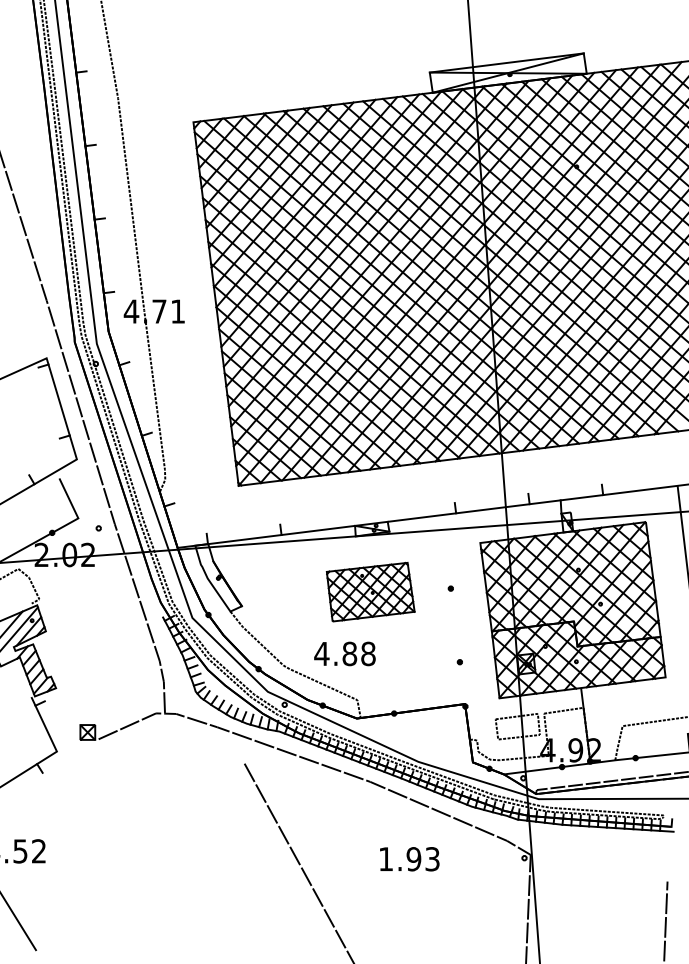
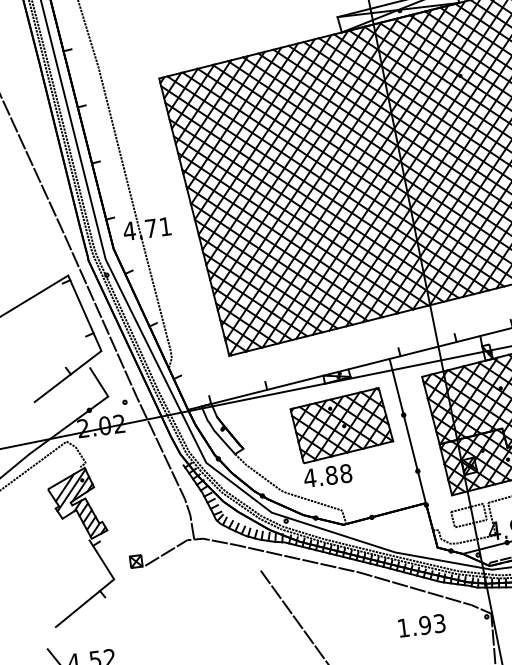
part: (370, 591) -> (341, 425), size x1.43
line: (453, 609) -> (407, 430), added
text: (409, 859) -> (421, 625), moved

